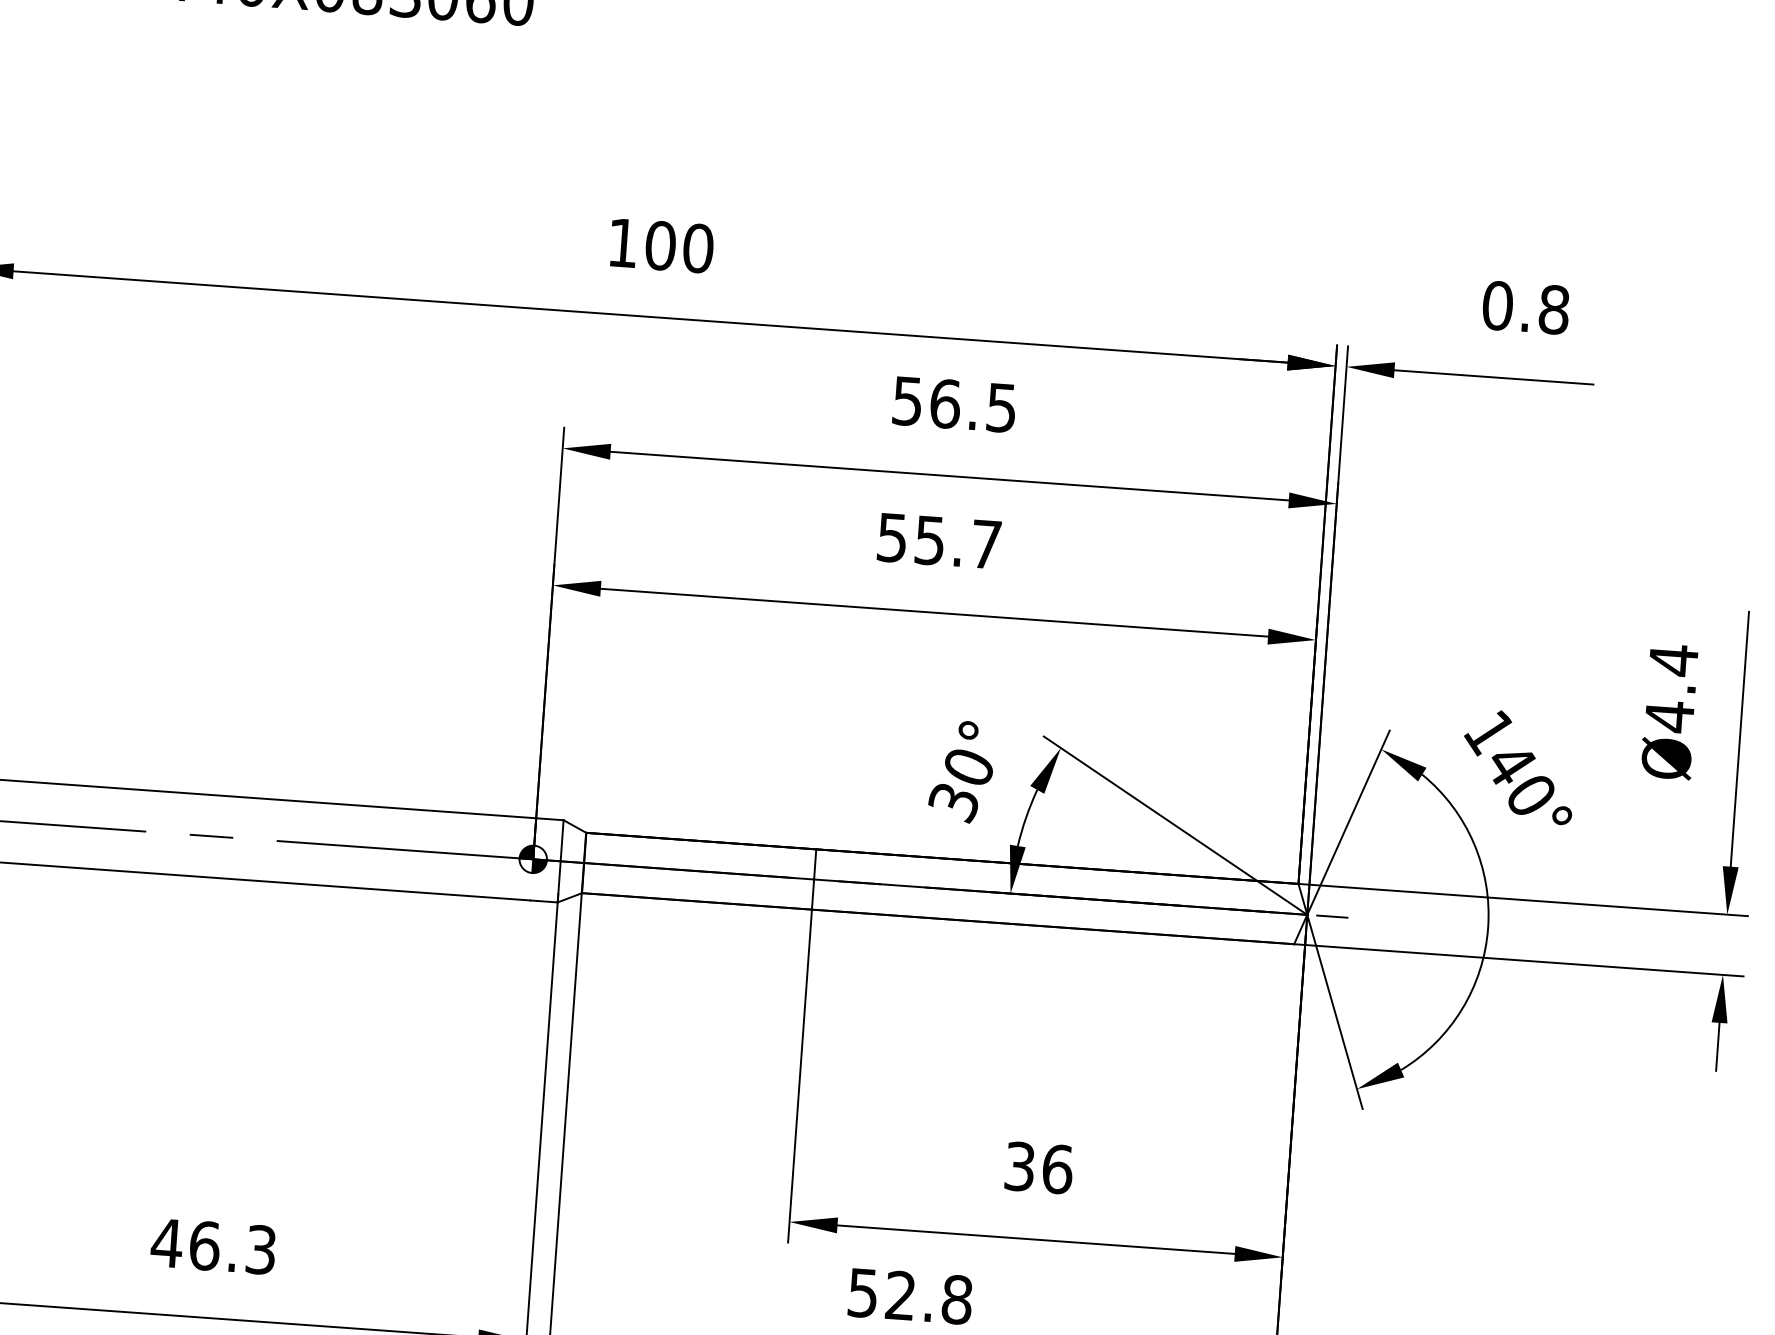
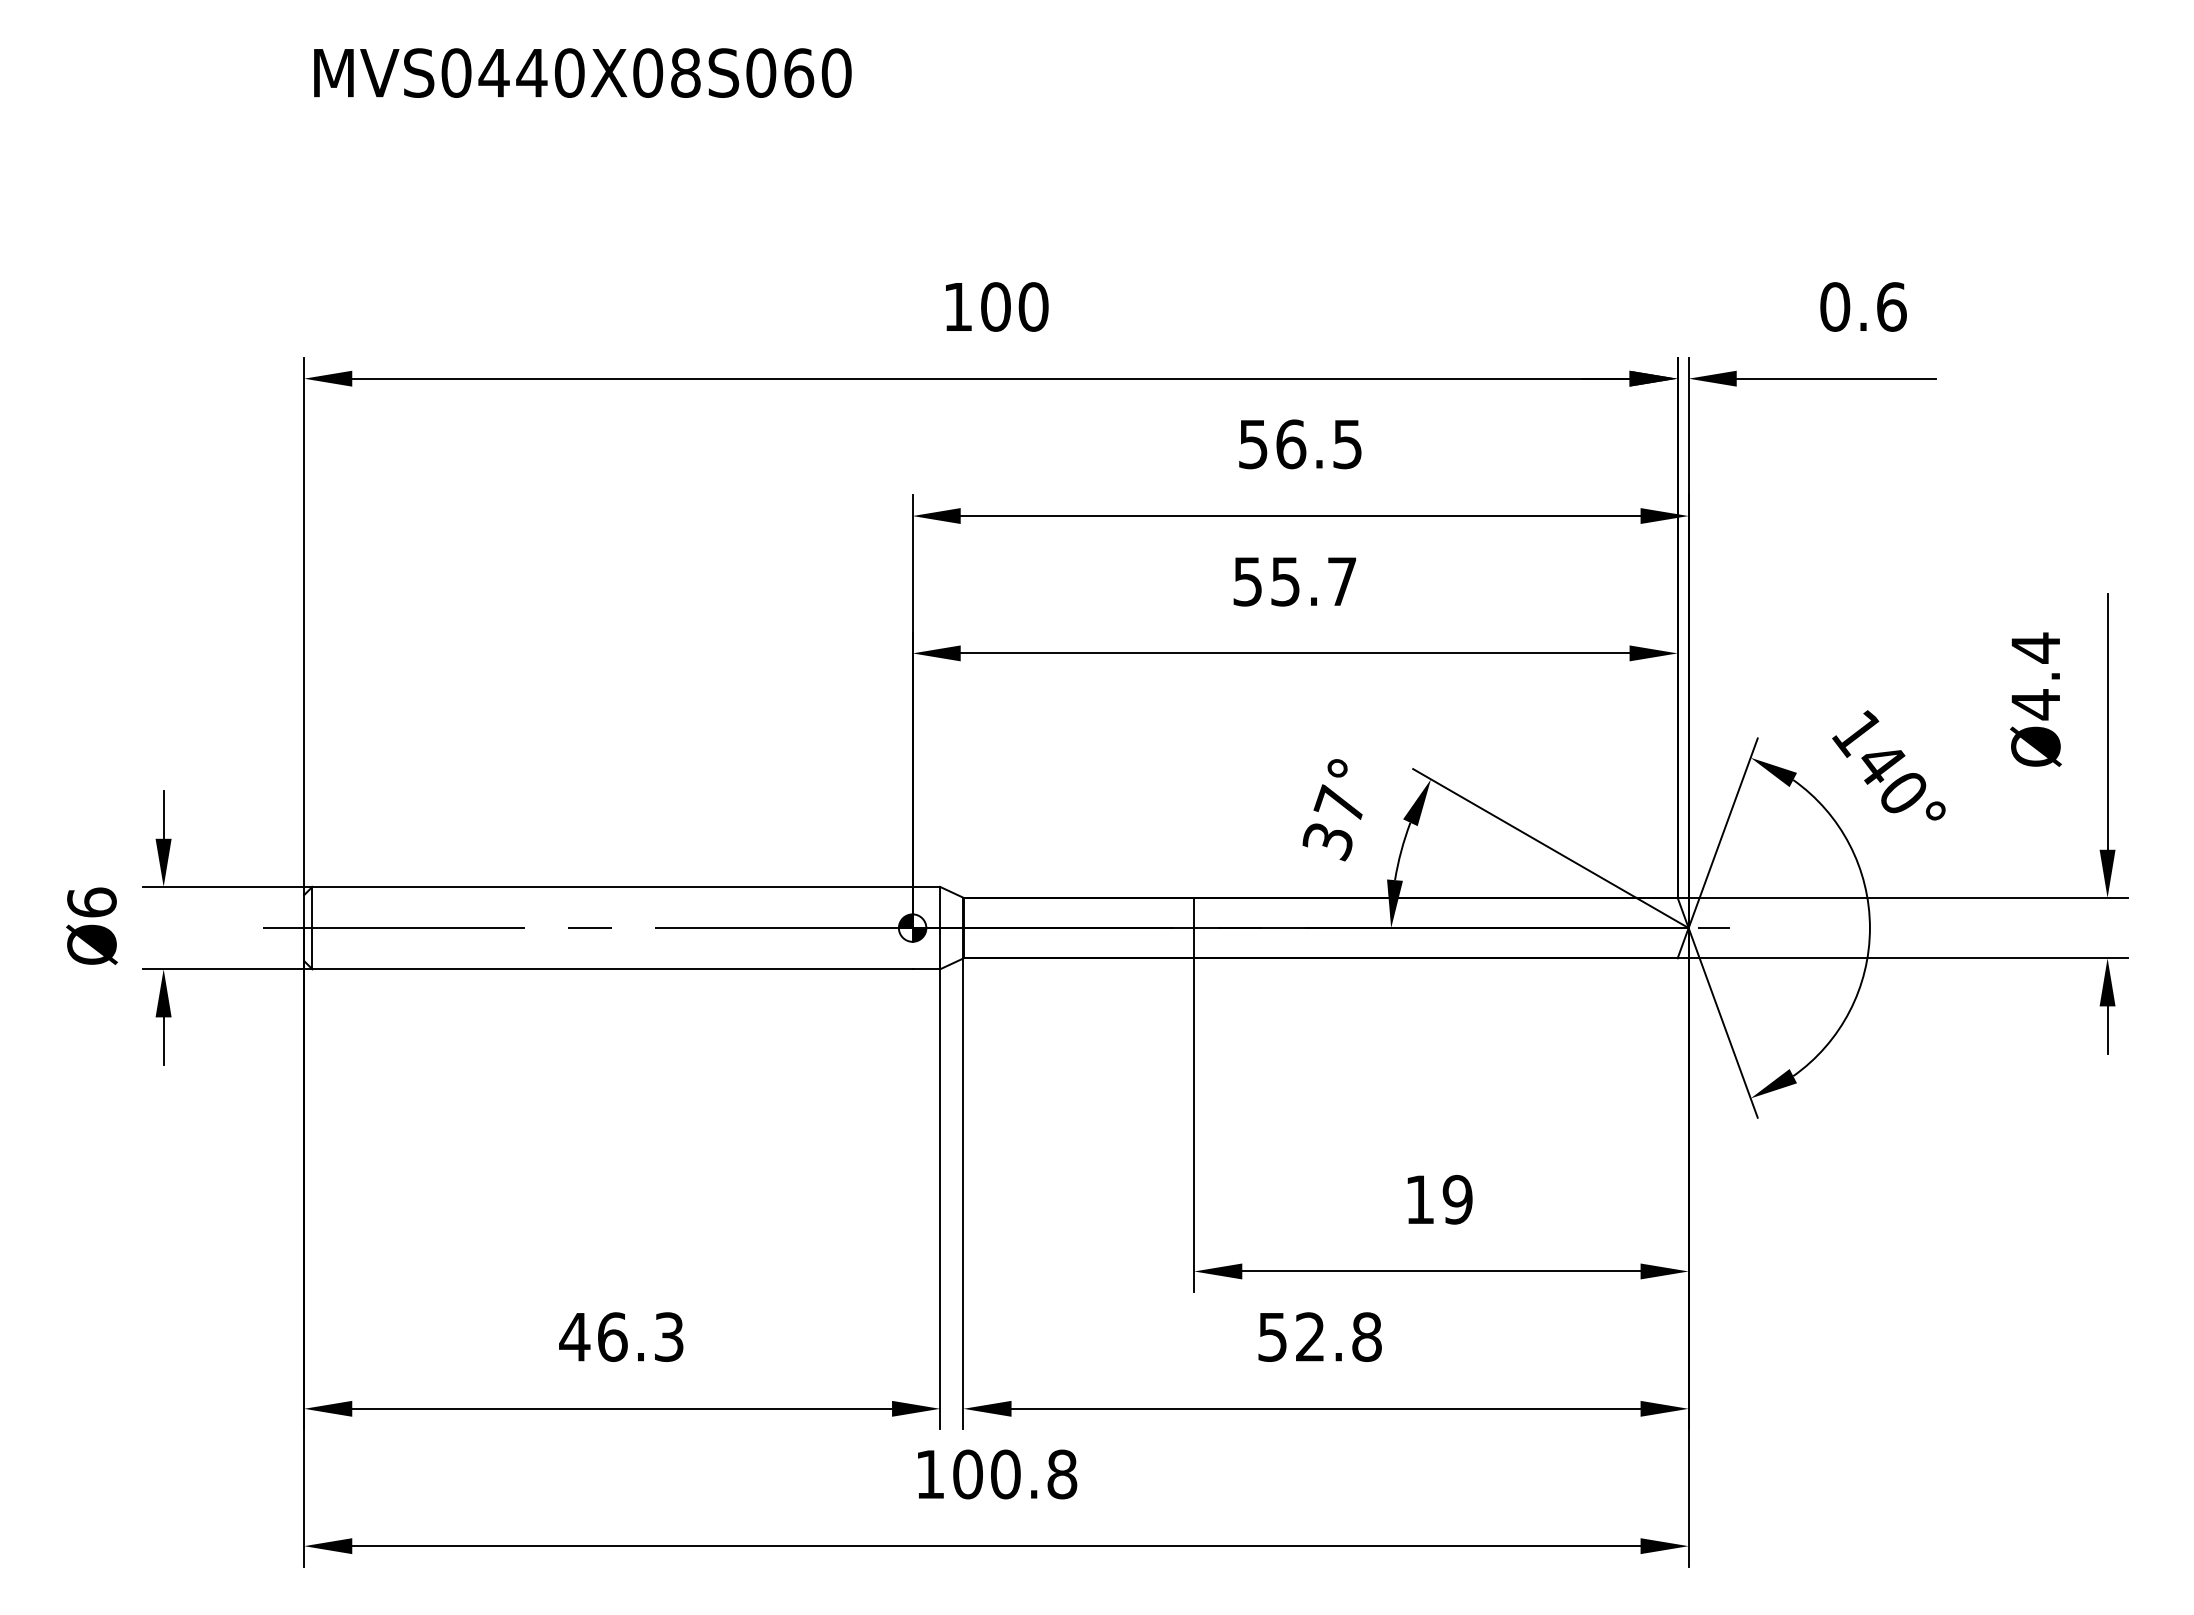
text: (1554, 309) -> (1891, 306), 0.8 -> 0.6
text: (967, 764) -> (1338, 802), 30° -> 37°
text: (1038, 1167) -> (1438, 1199), 36 -> 19

